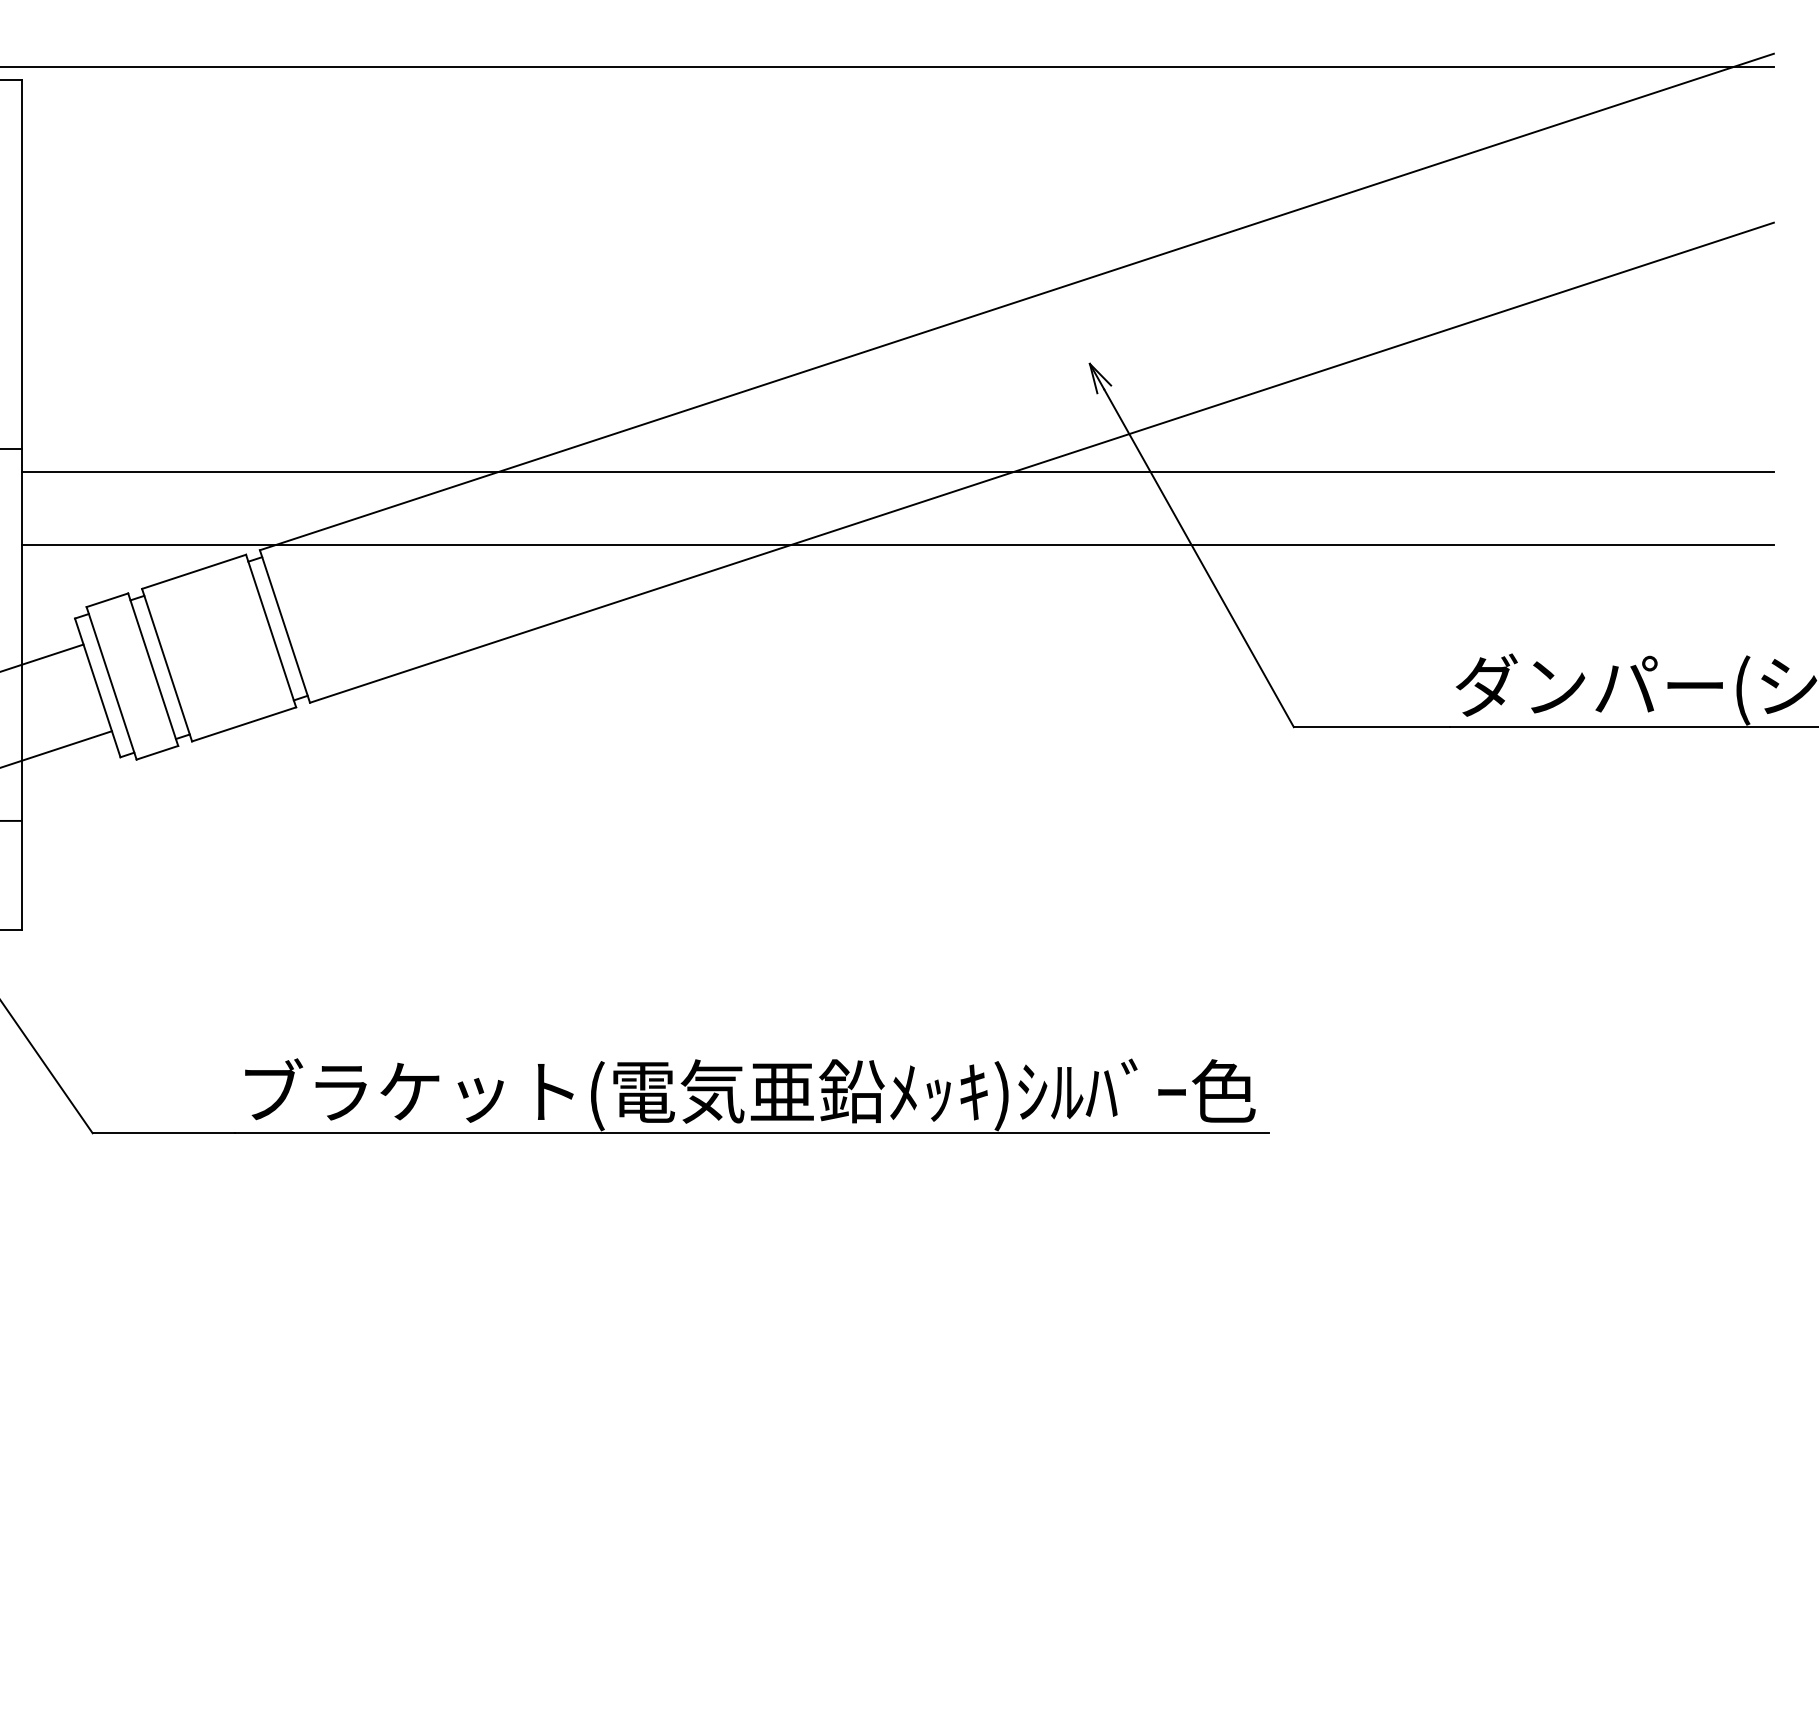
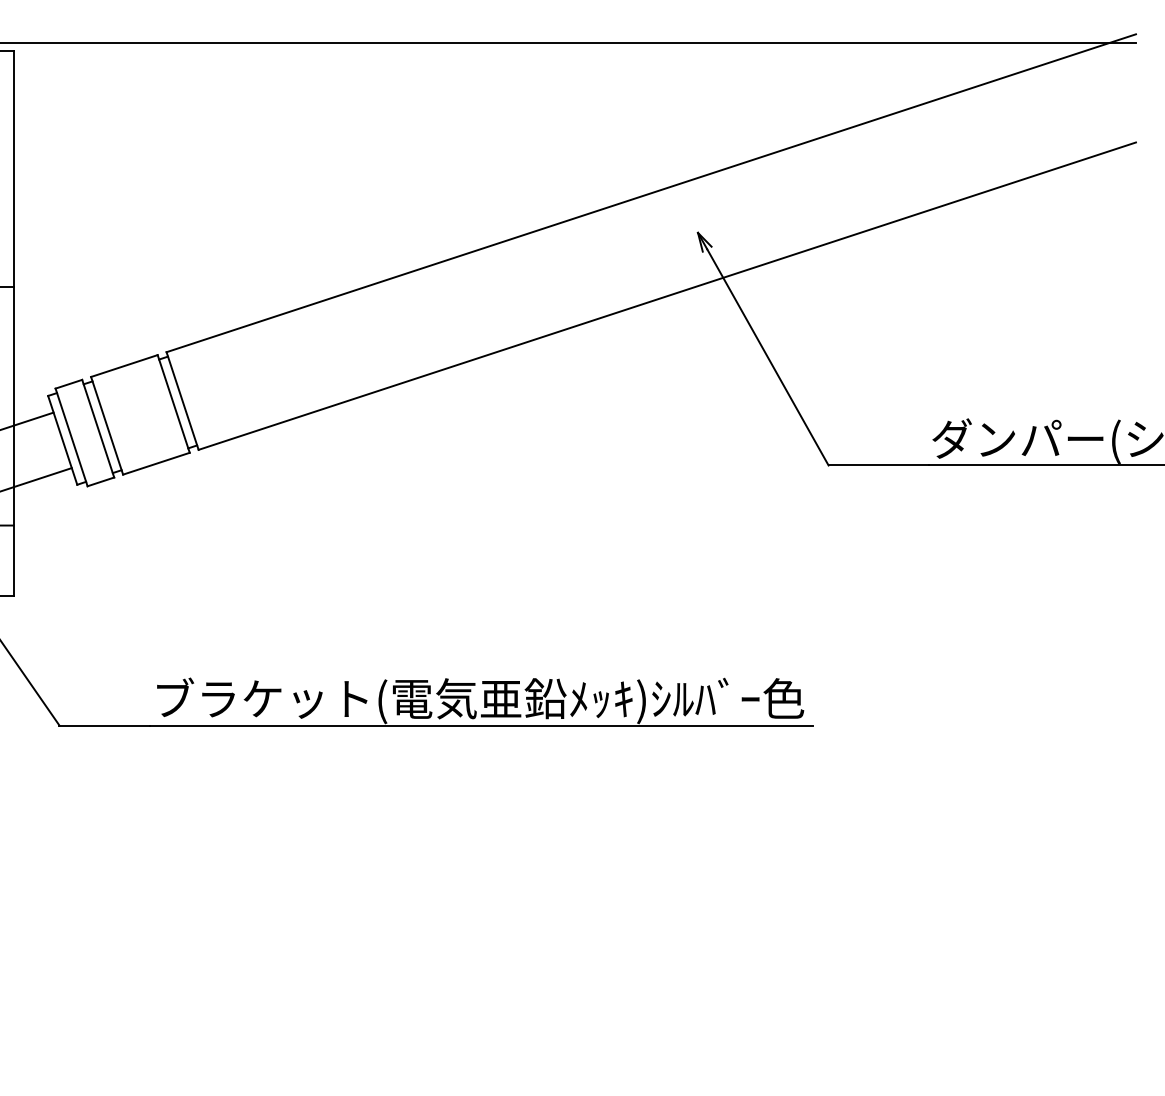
line: (897, 472) -> (574, 302), removed
line: (897, 544) -> (574, 348), removed

